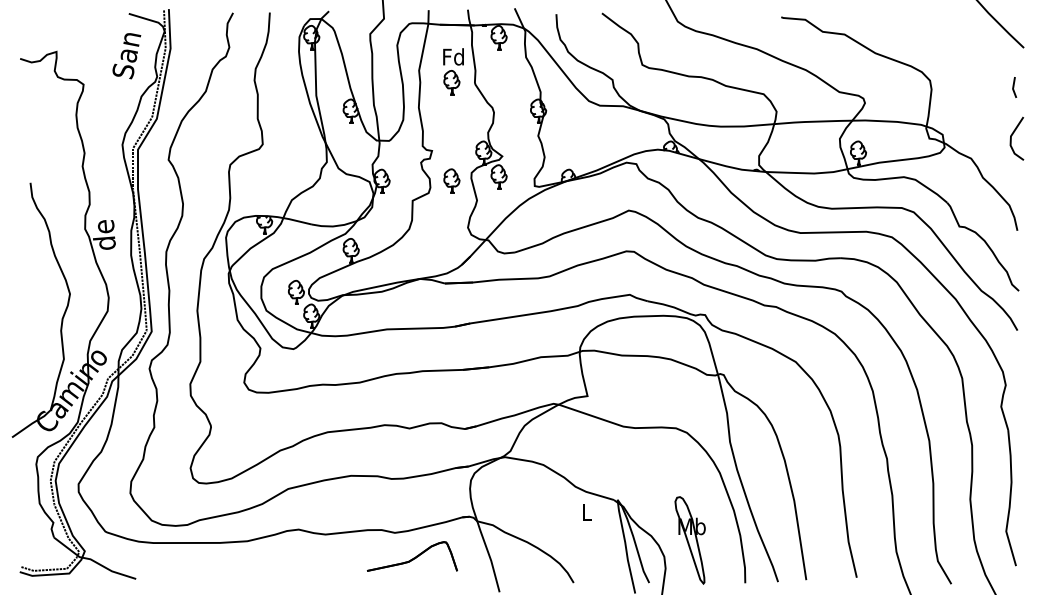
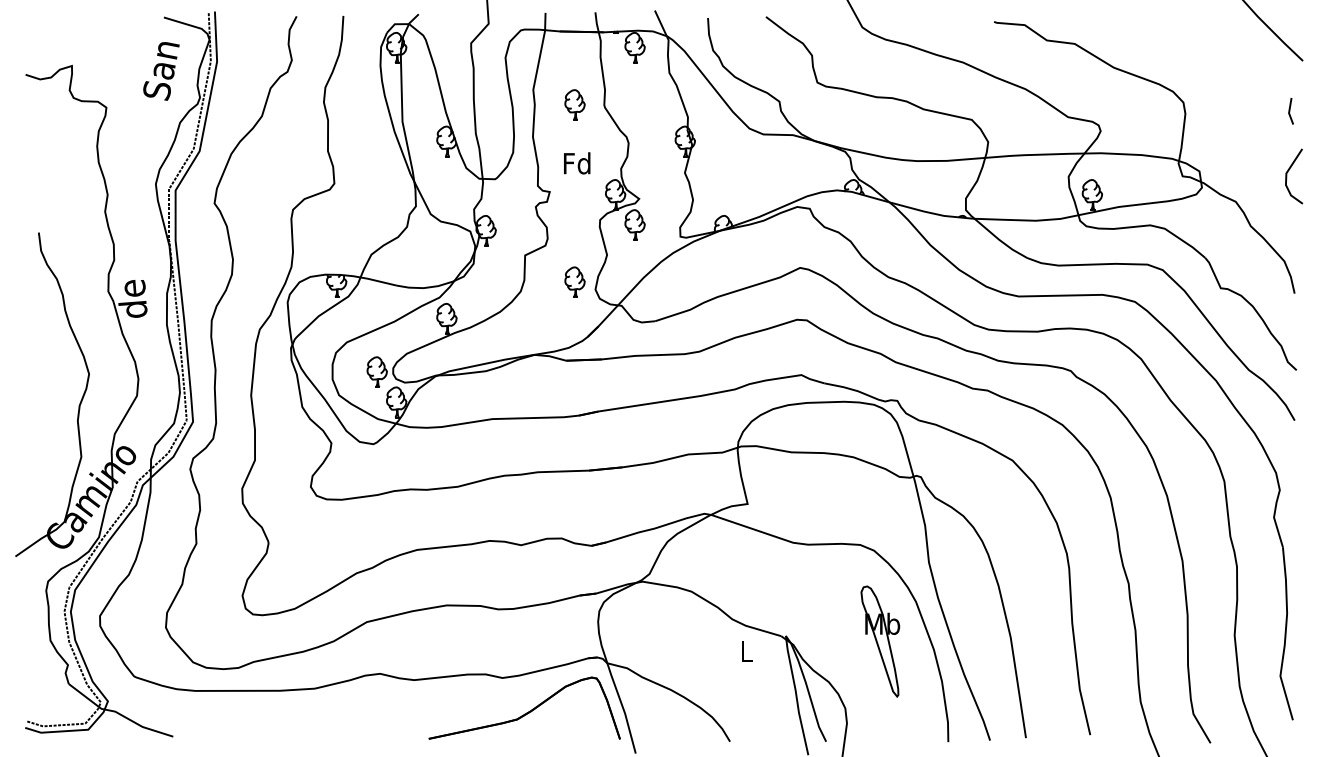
text: (453, 57) -> (577, 163), moved
part: (451, 180) -> (574, 281), moved
part: (690, 540) -> (880, 641), moved
part: (412, 556) -> (524, 707), size x1.67

